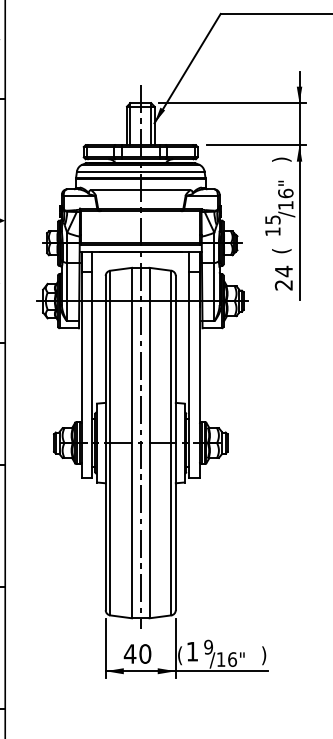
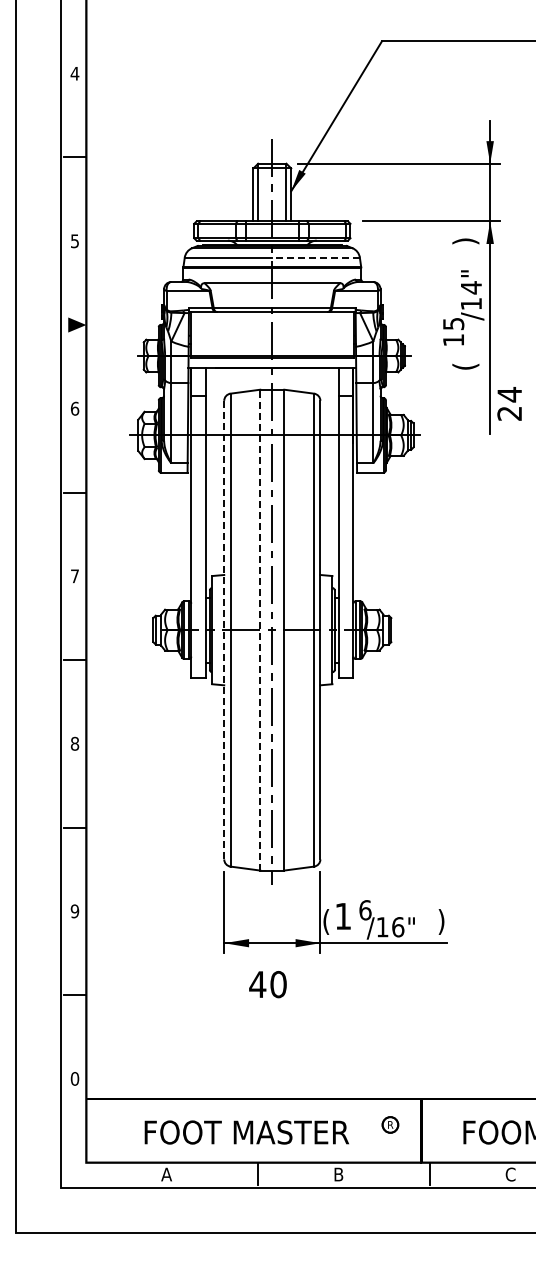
line: (172, 171) -> (316, 257), solid -> dashed
text: (285, 193) -> (471, 287), /16" -> /14"
text: (283, 277) -> (509, 403), moved
line: (105, 442) -> (224, 629), solid -> dashed
line: (132, 442) -> (260, 629), solid -> dashed
text: (208, 647) -> (365, 910), 9 -> 6
text: (137, 653) -> (267, 984), moved

